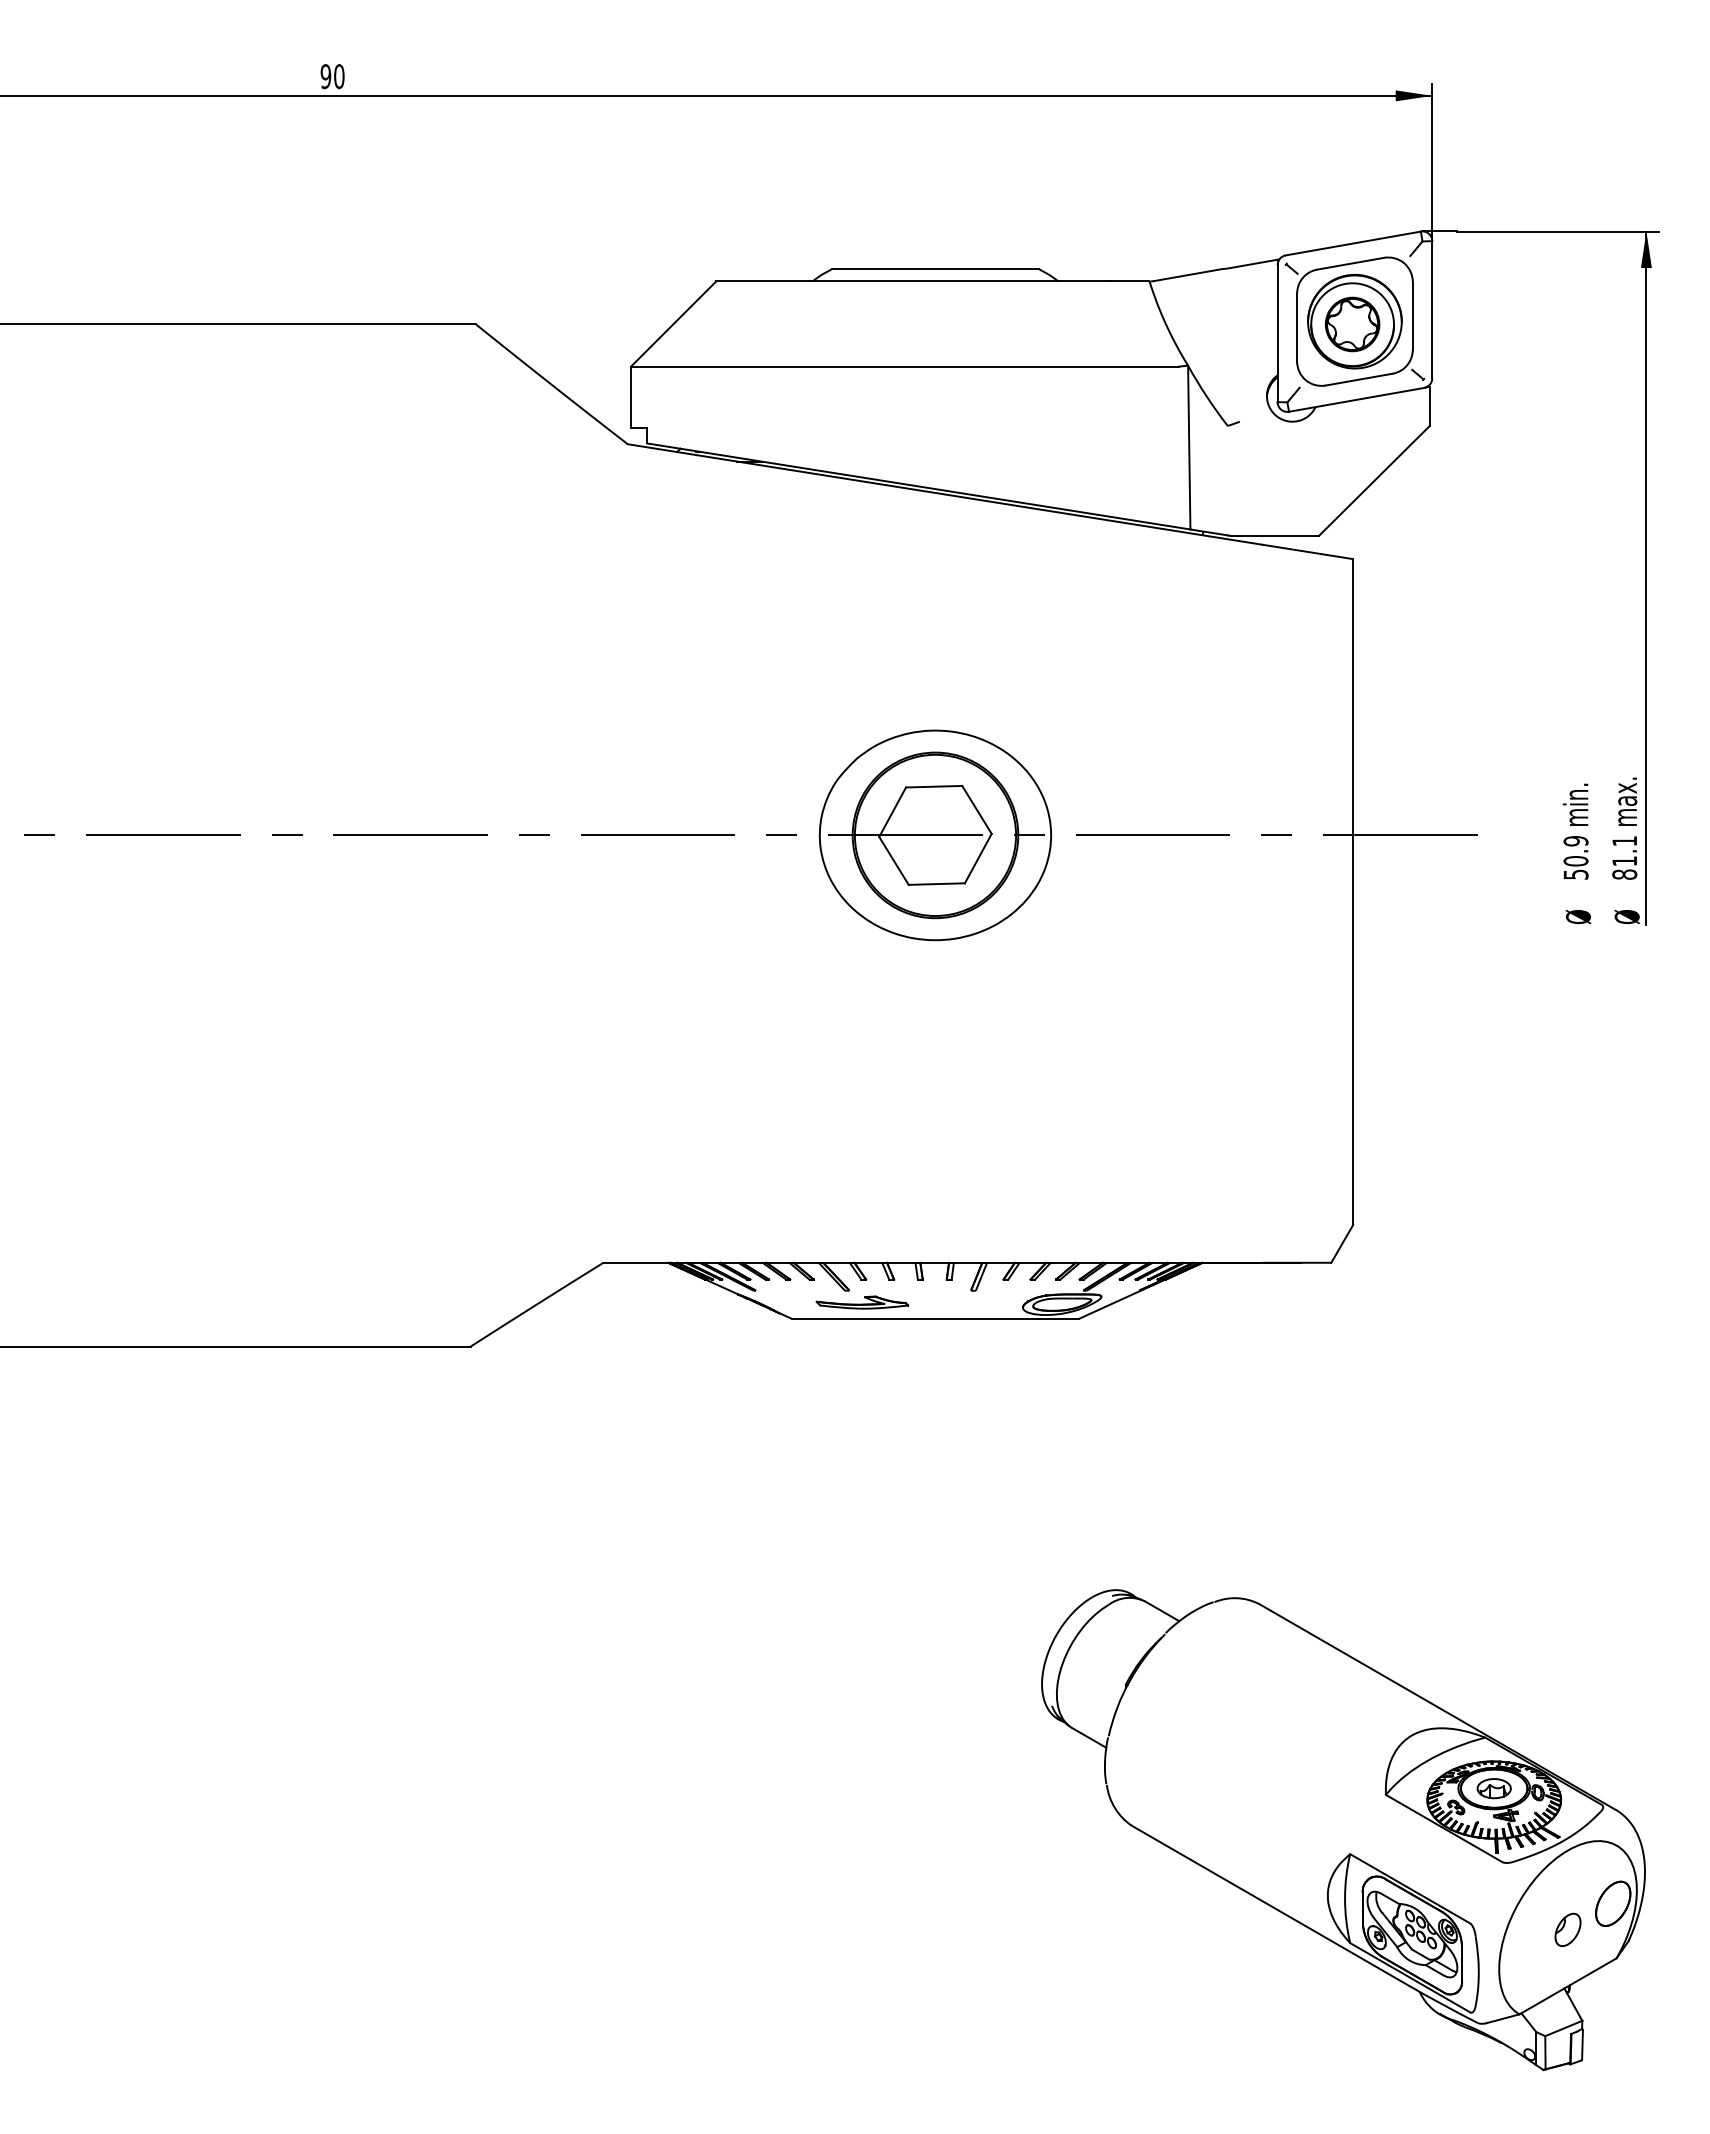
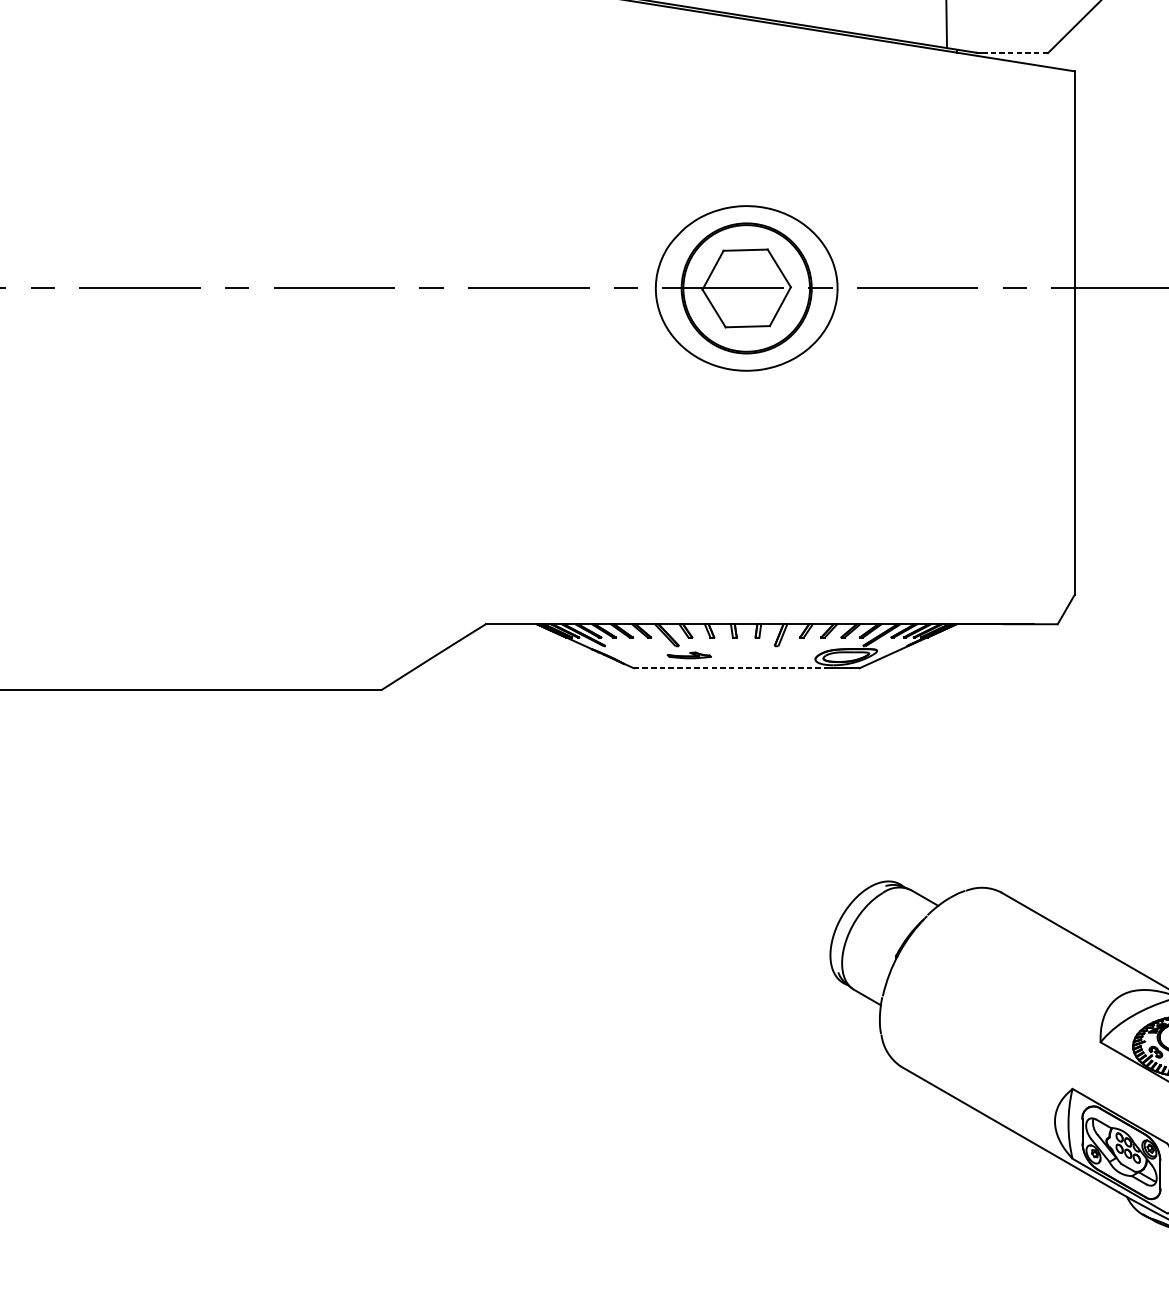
line: (1279, 535) -> (1017, 52), solid -> dashed
part: (862, 1302) -> (689, 655), size x0.6
line: (916, 1318) -> (731, 668), solid -> dashed

